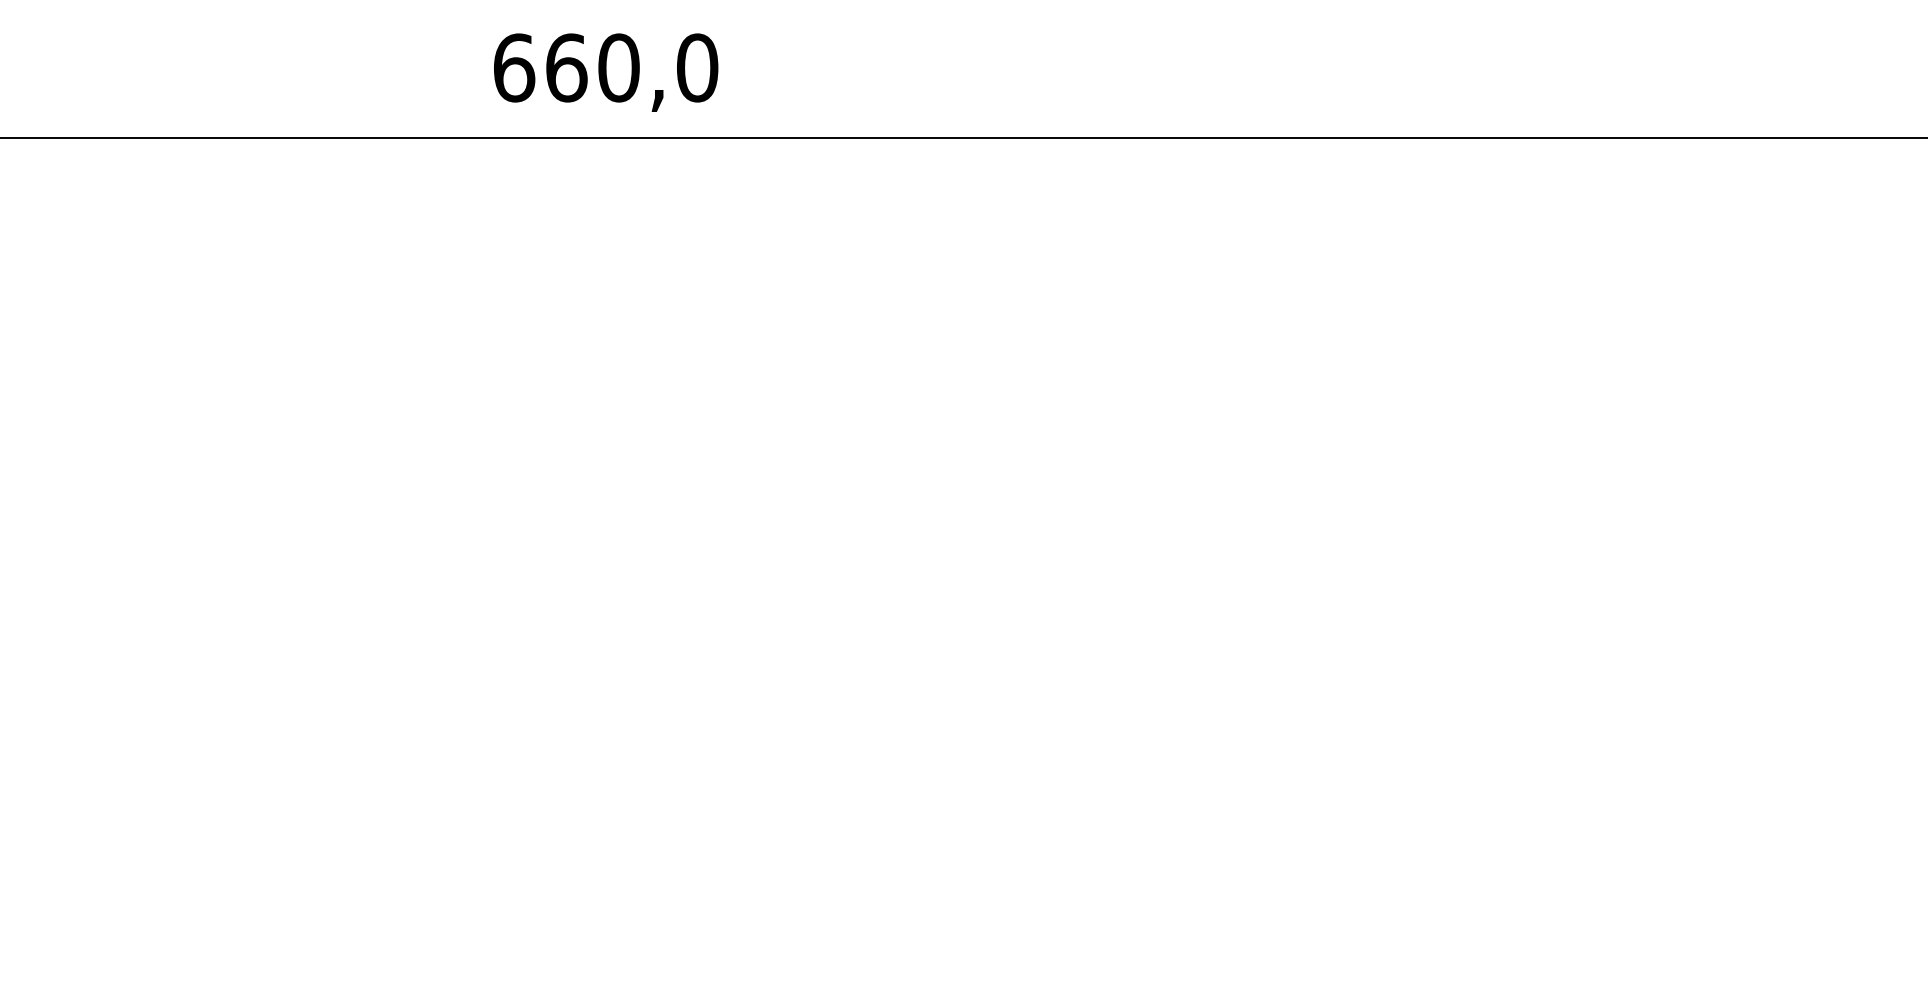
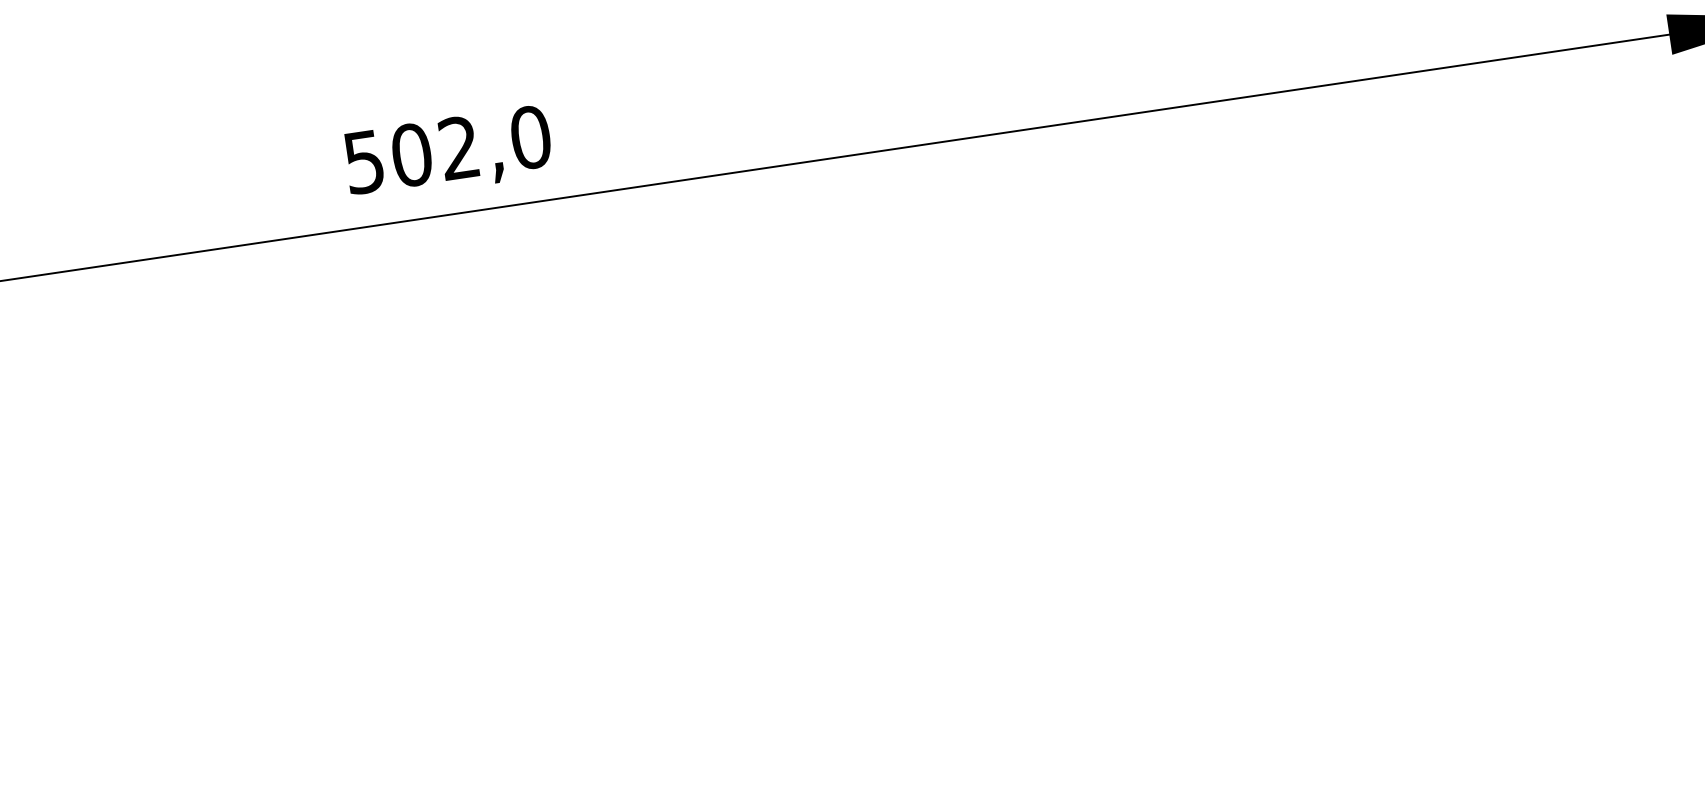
text: (566, 67) -> (411, 154), 660,0 -> 502,0

